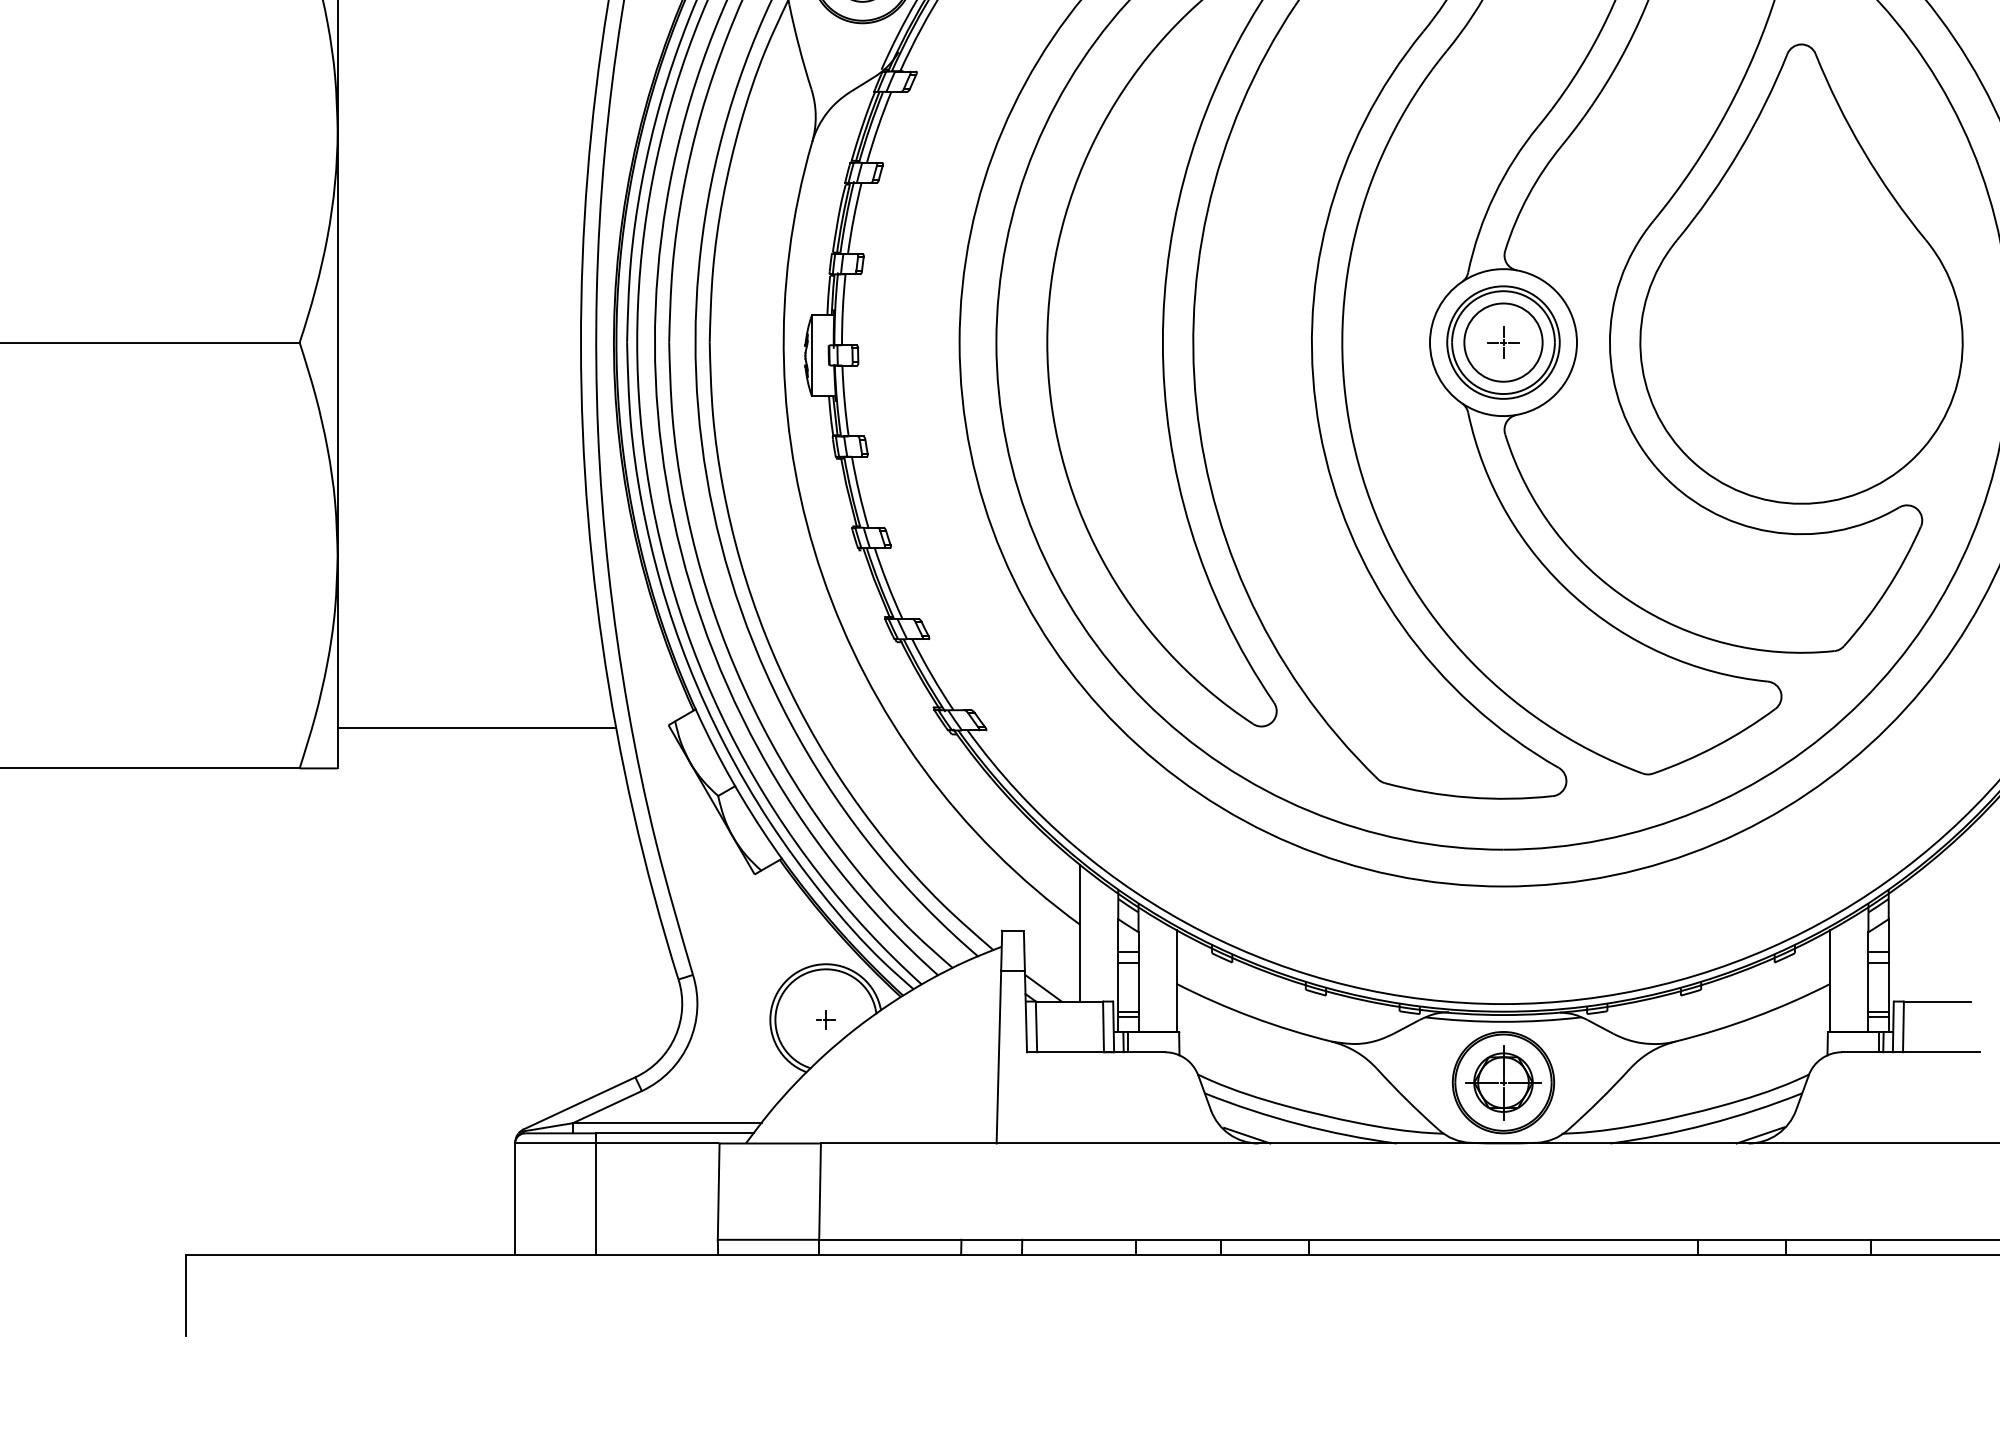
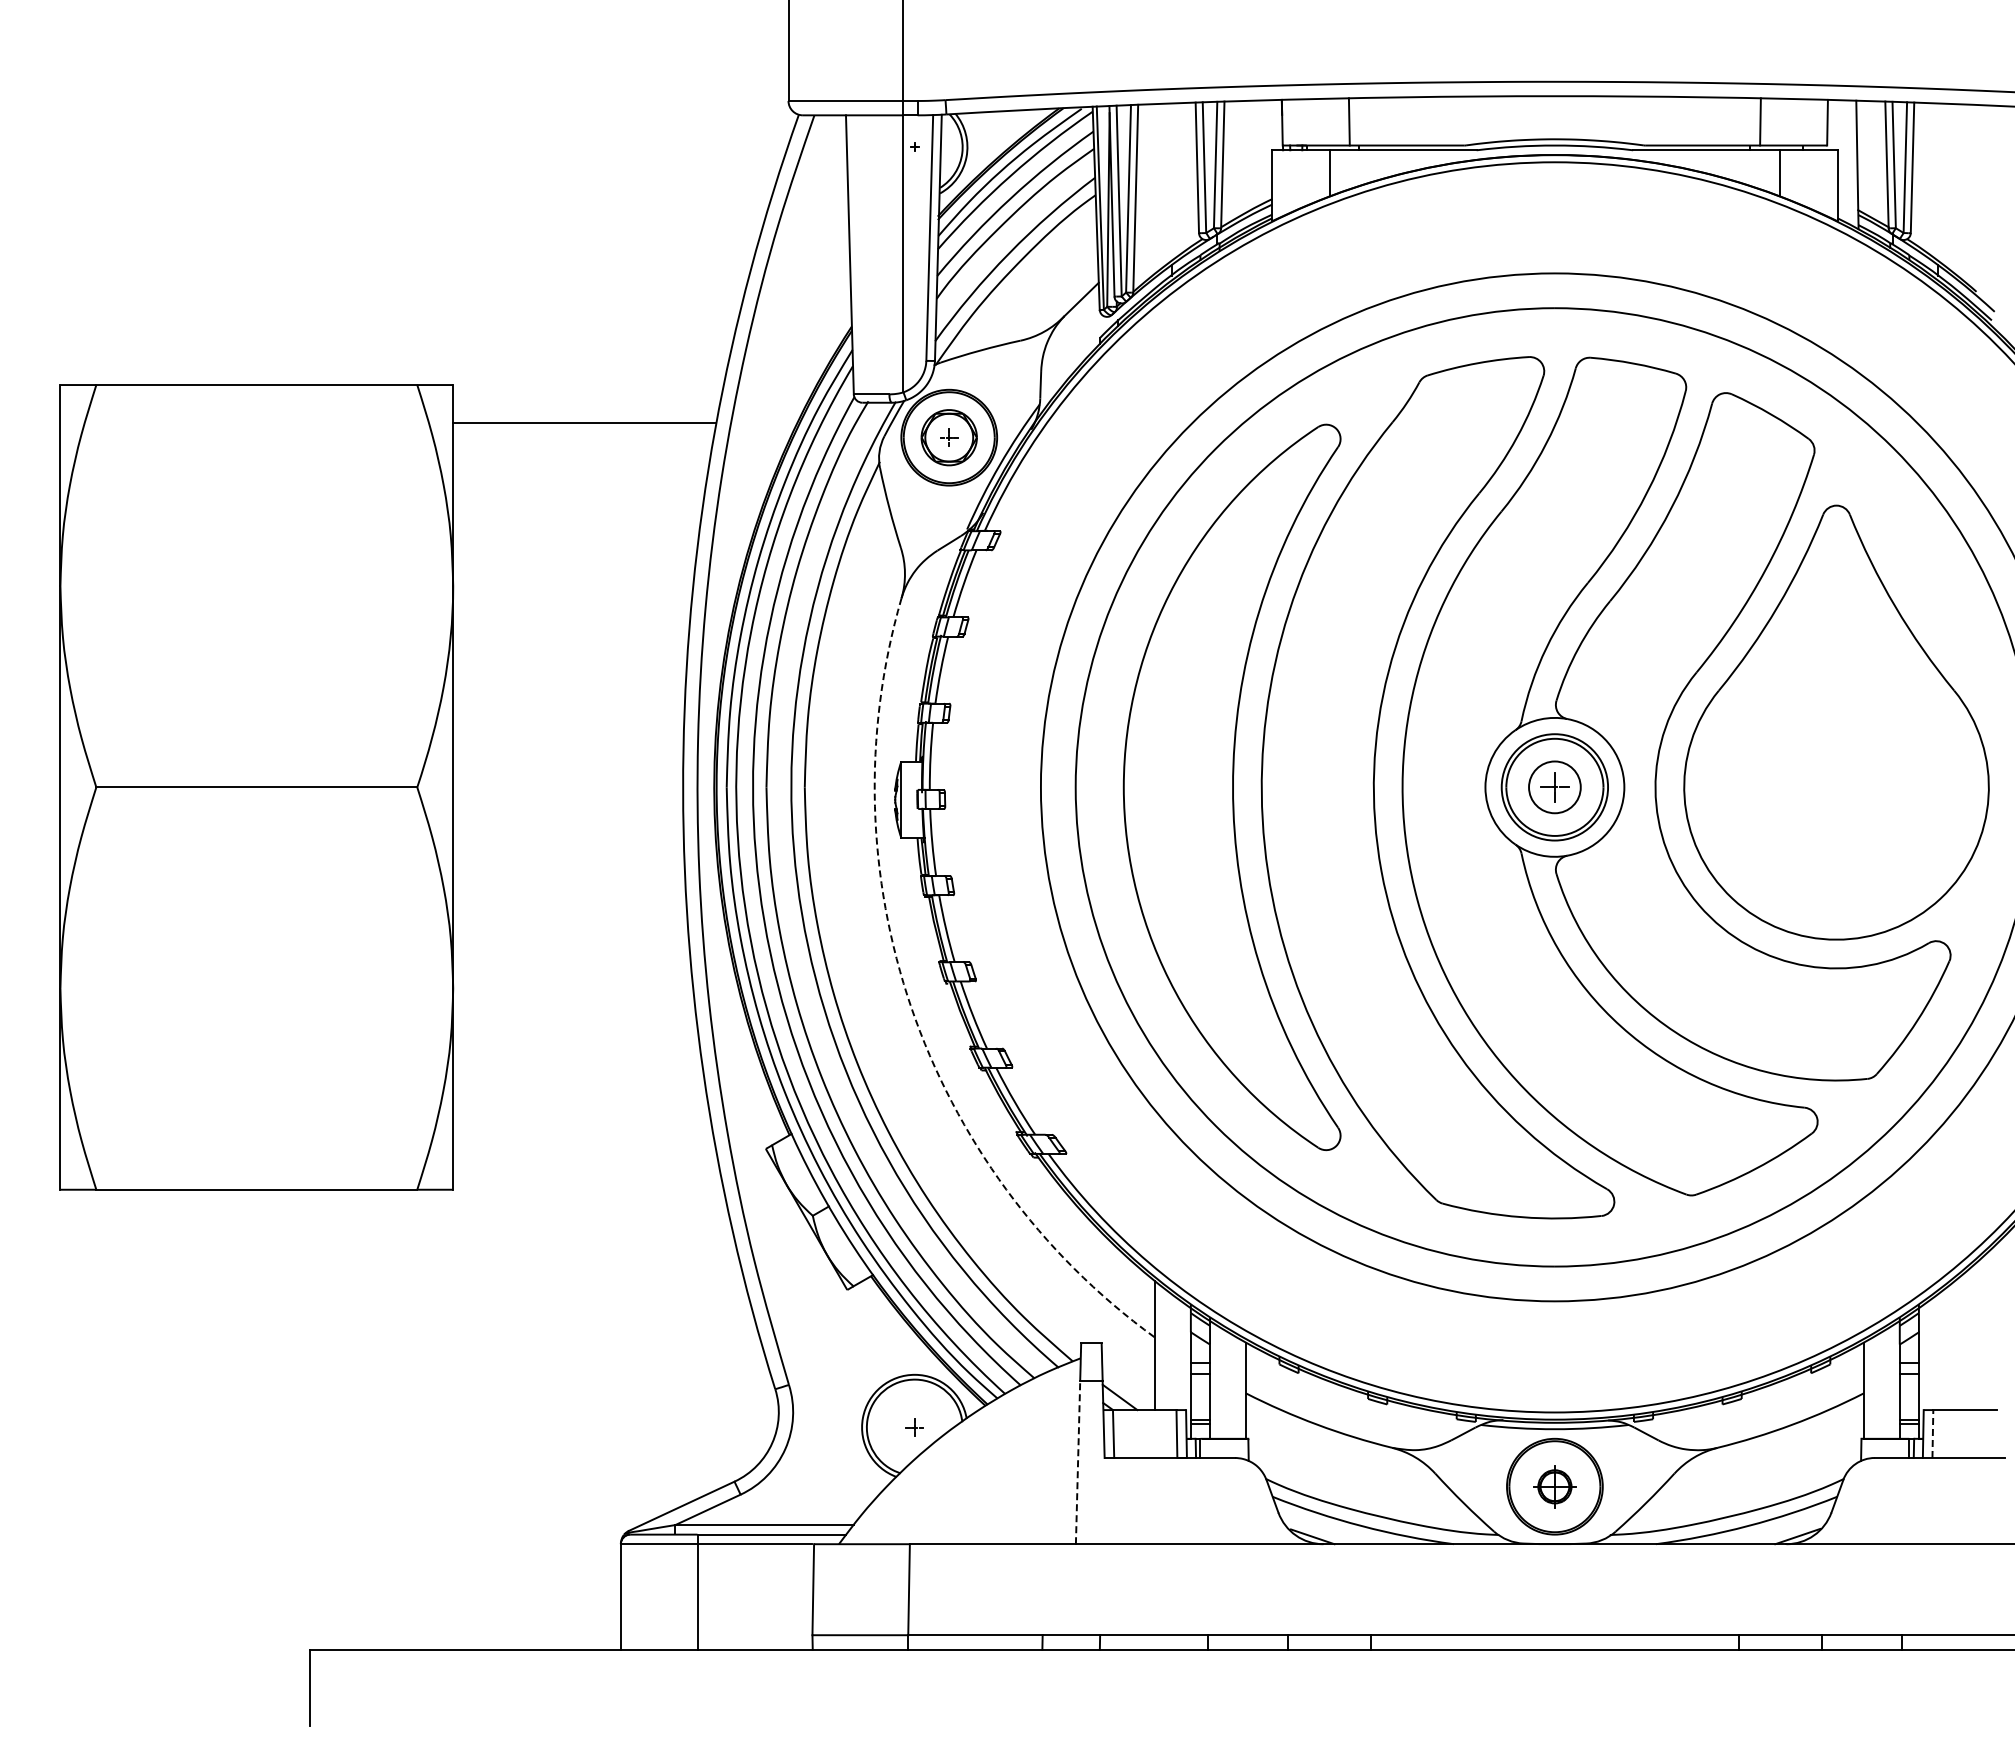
circle: (1503, 342) -> (1554, 787), size x0.7
arc: (822, 575) -> (911, 1007), solid -> dashed
line: (476, 727) -> (584, 1151), removed
line: (1903, 1027) -> (1932, 1434), solid -> dashed
line: (999, 1057) -> (1078, 1462), solid -> dashed
part: (1503, 1082) -> (1554, 1486), size x0.6

